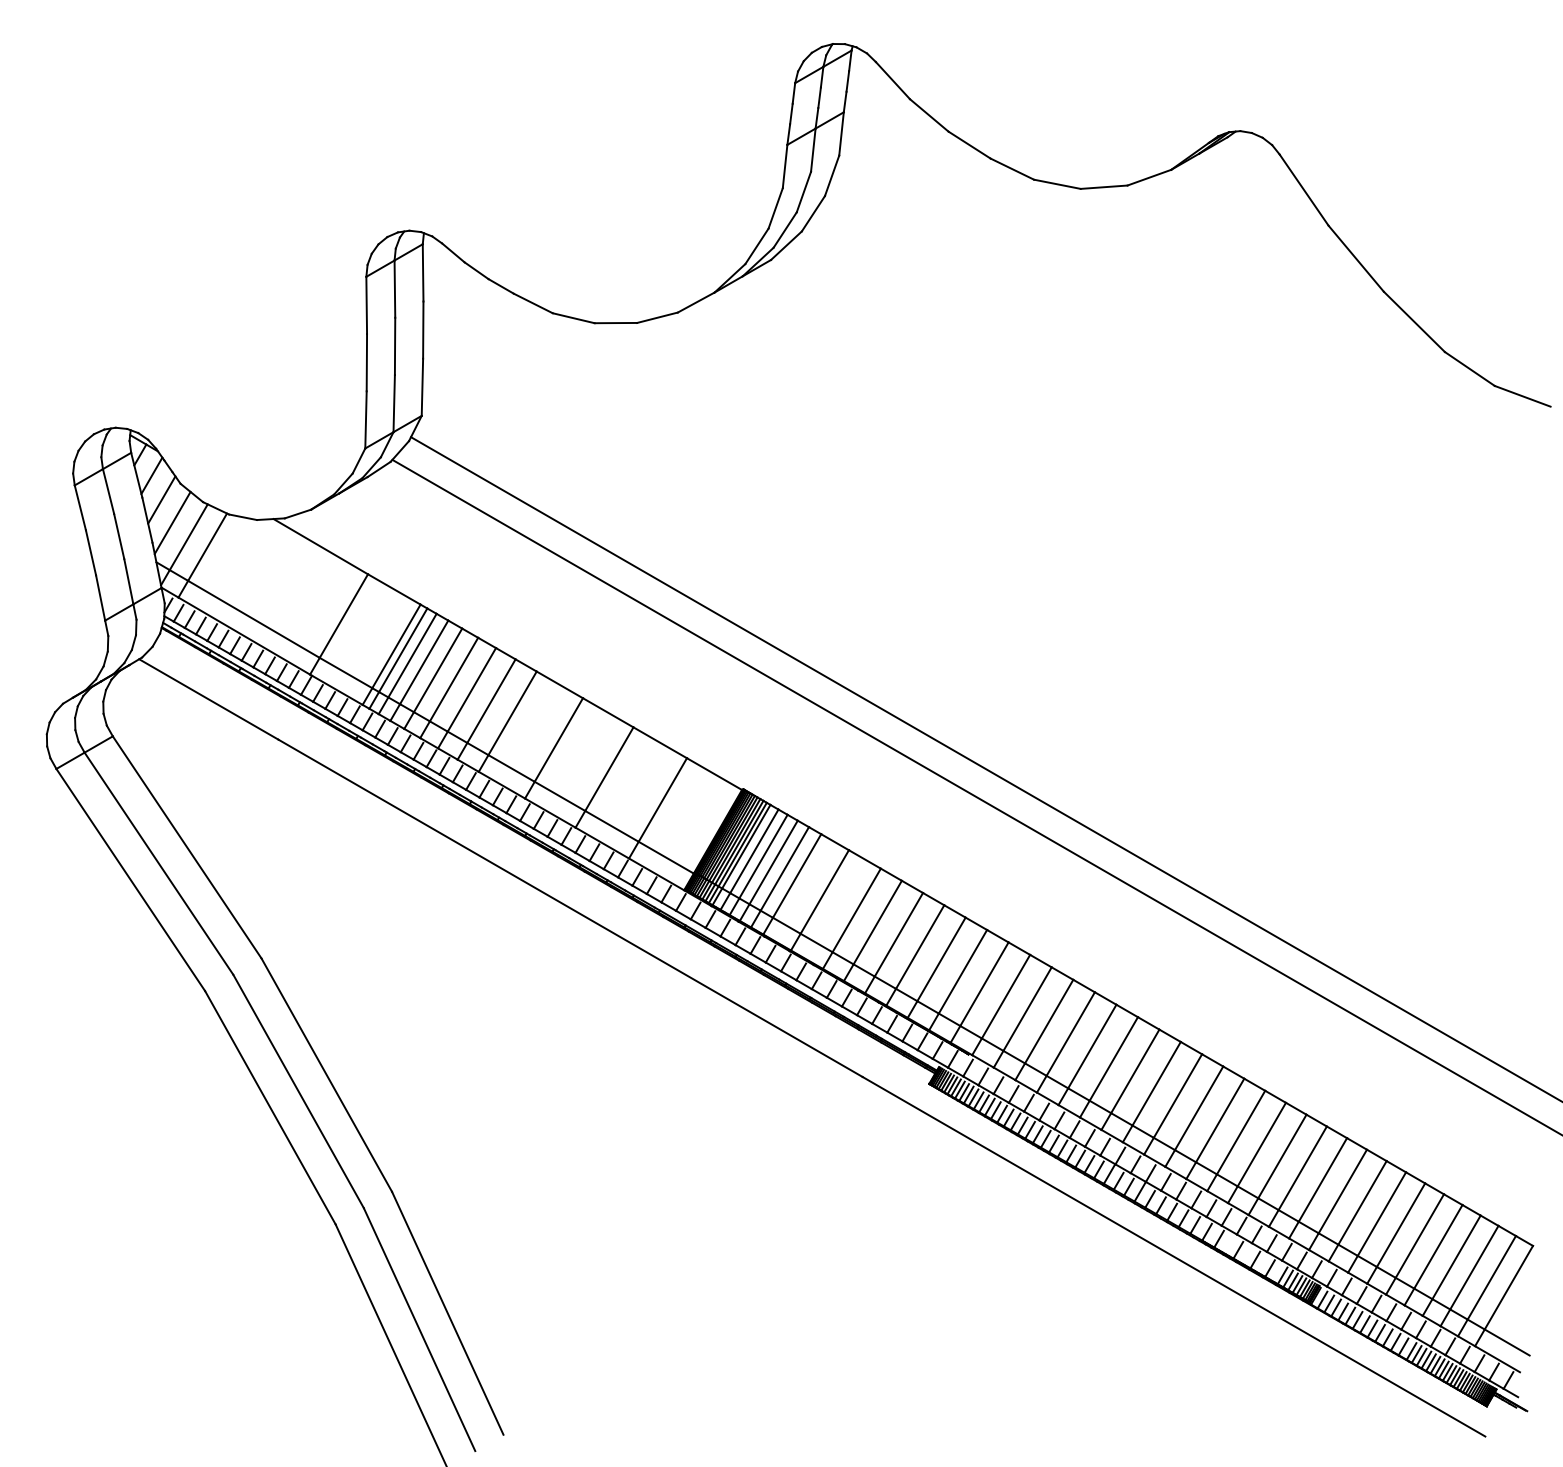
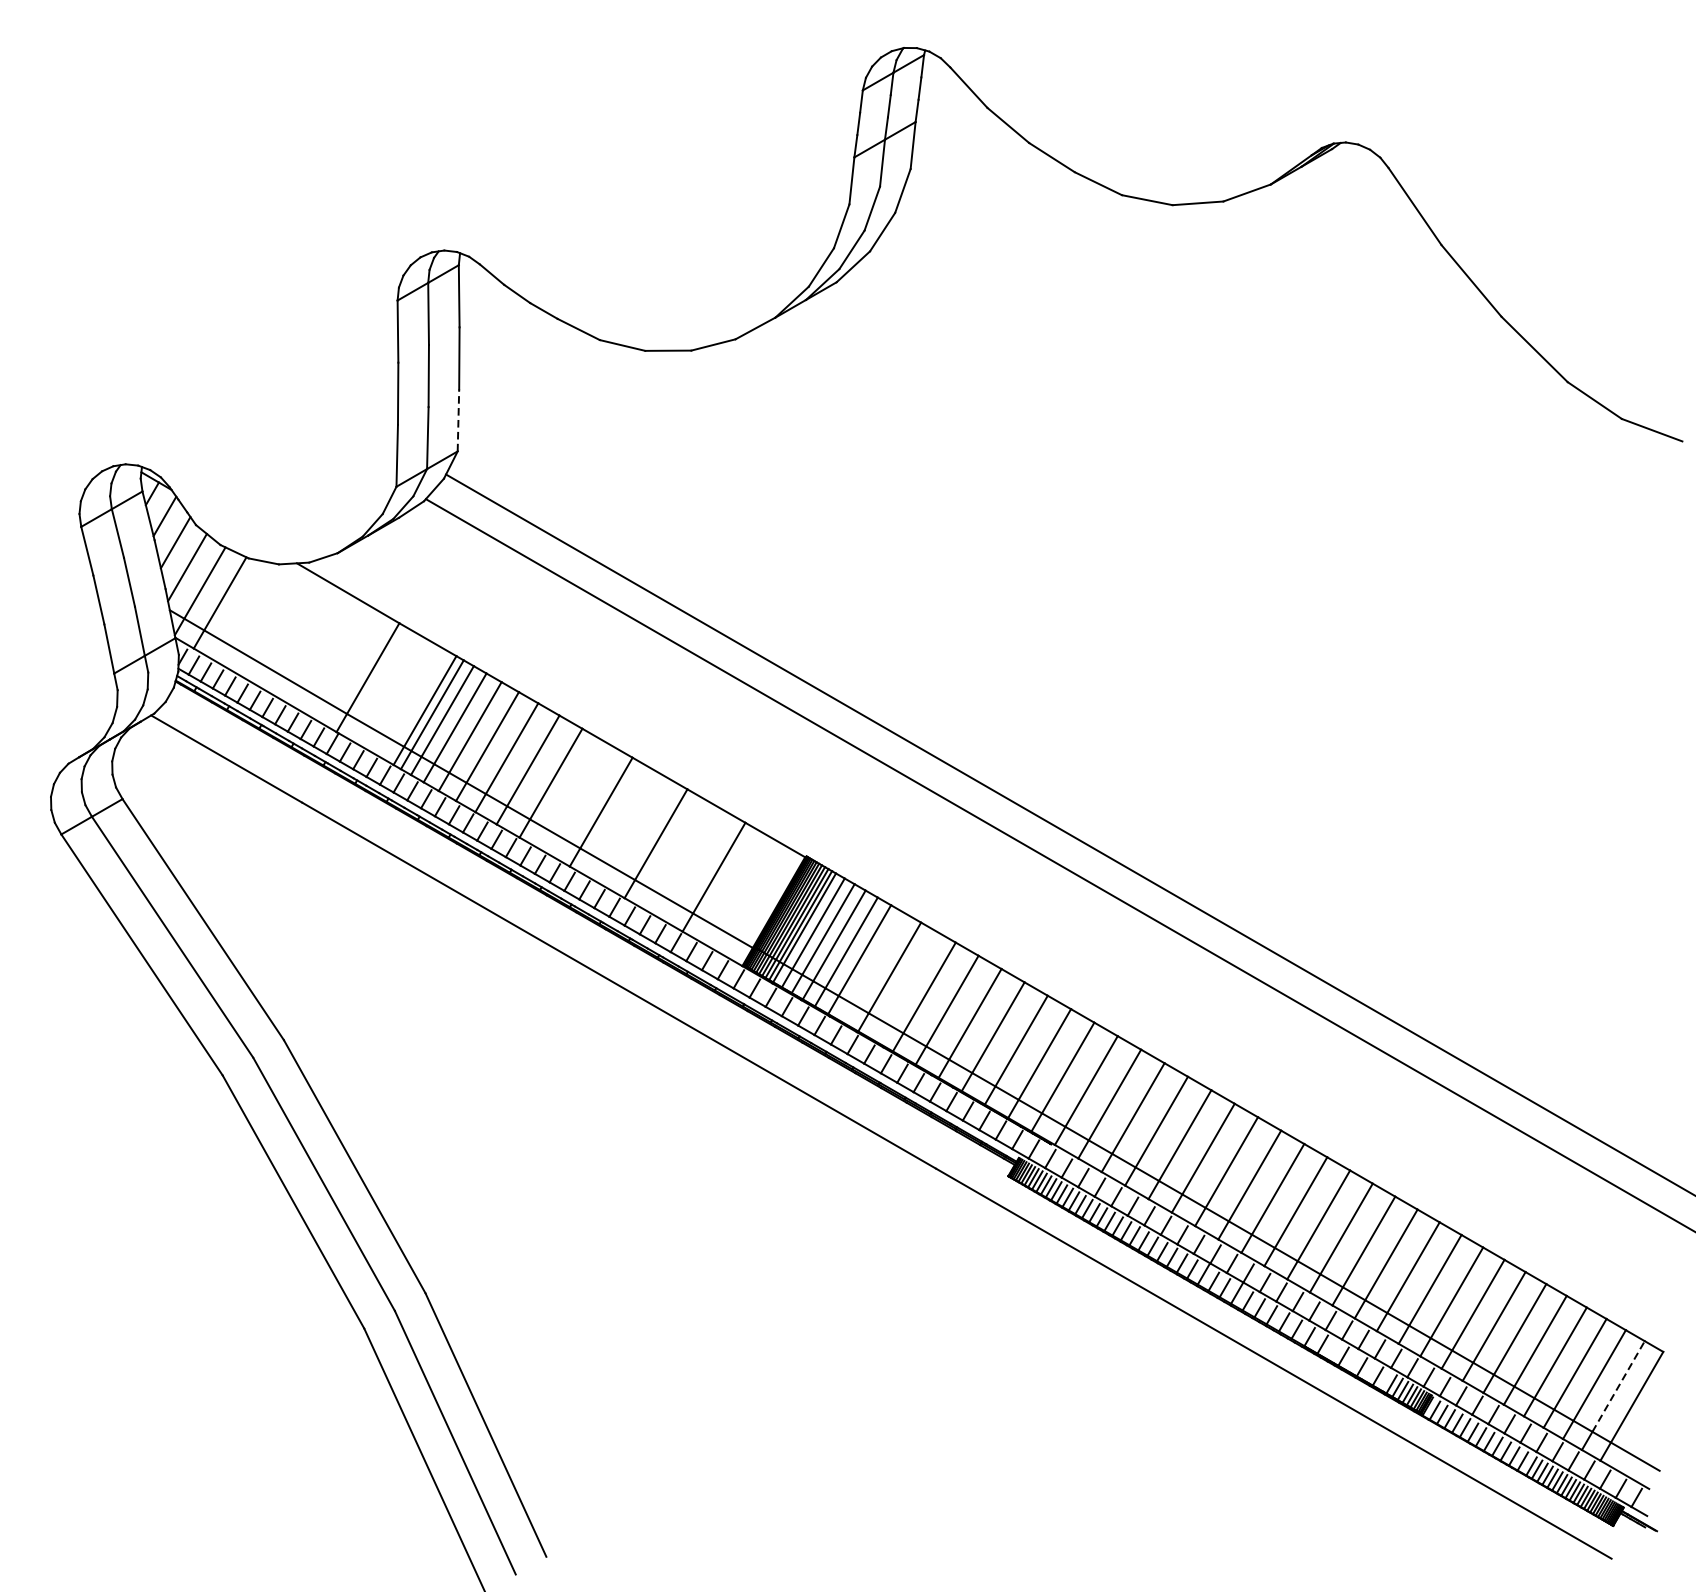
line: (422, 387) -> (458, 420), solid -> dashed
line: (1492, 1277) -> (1619, 1386), solid -> dashed

